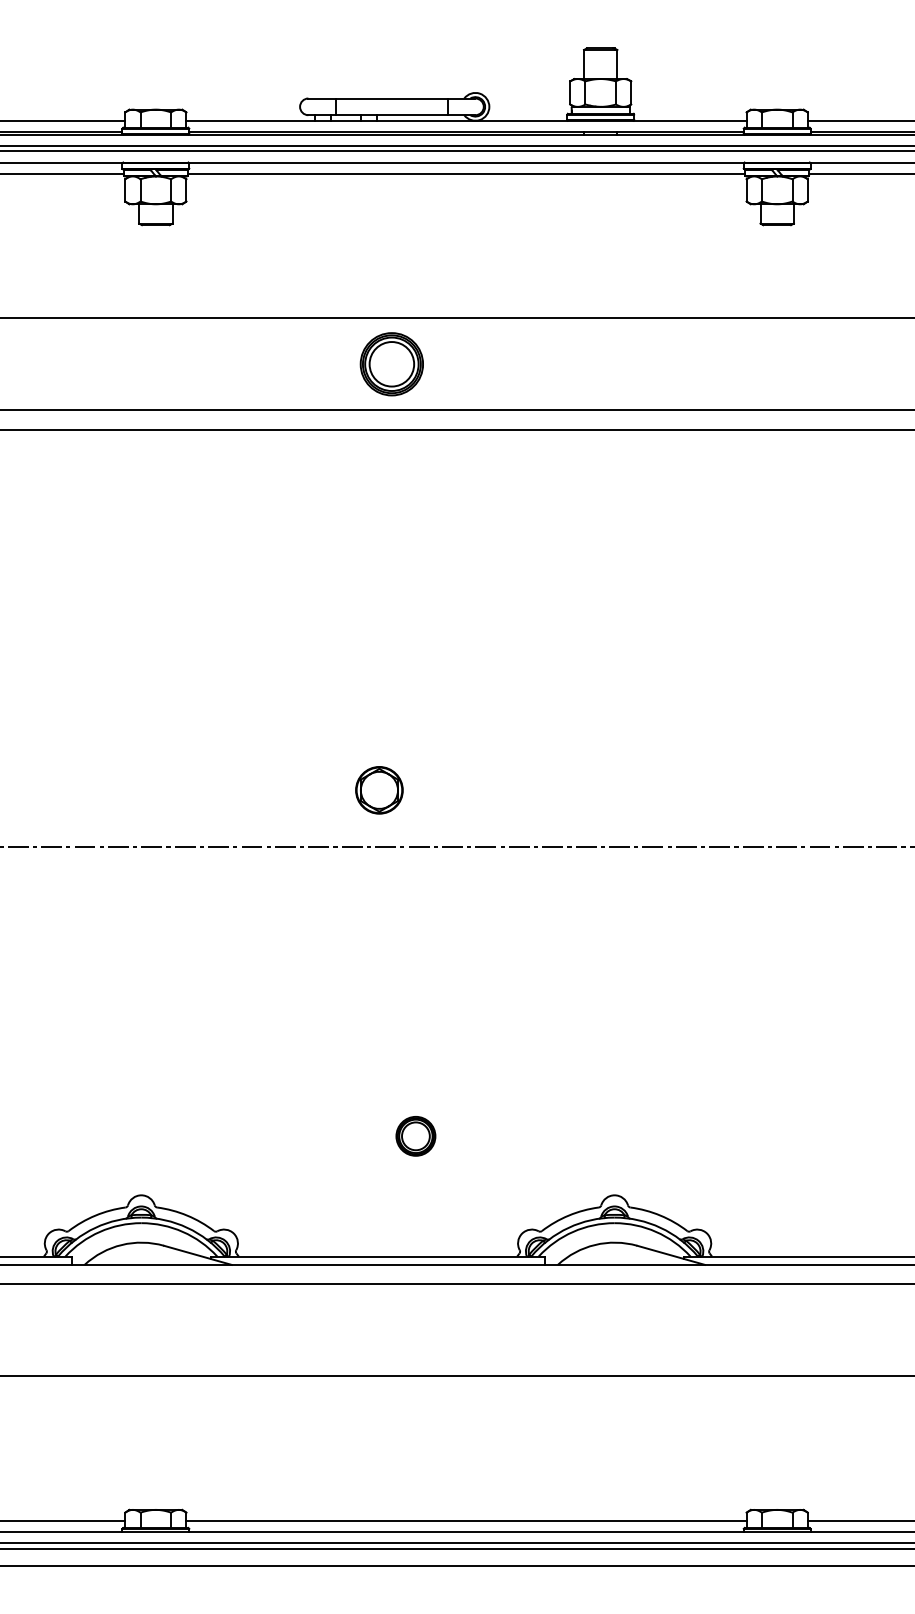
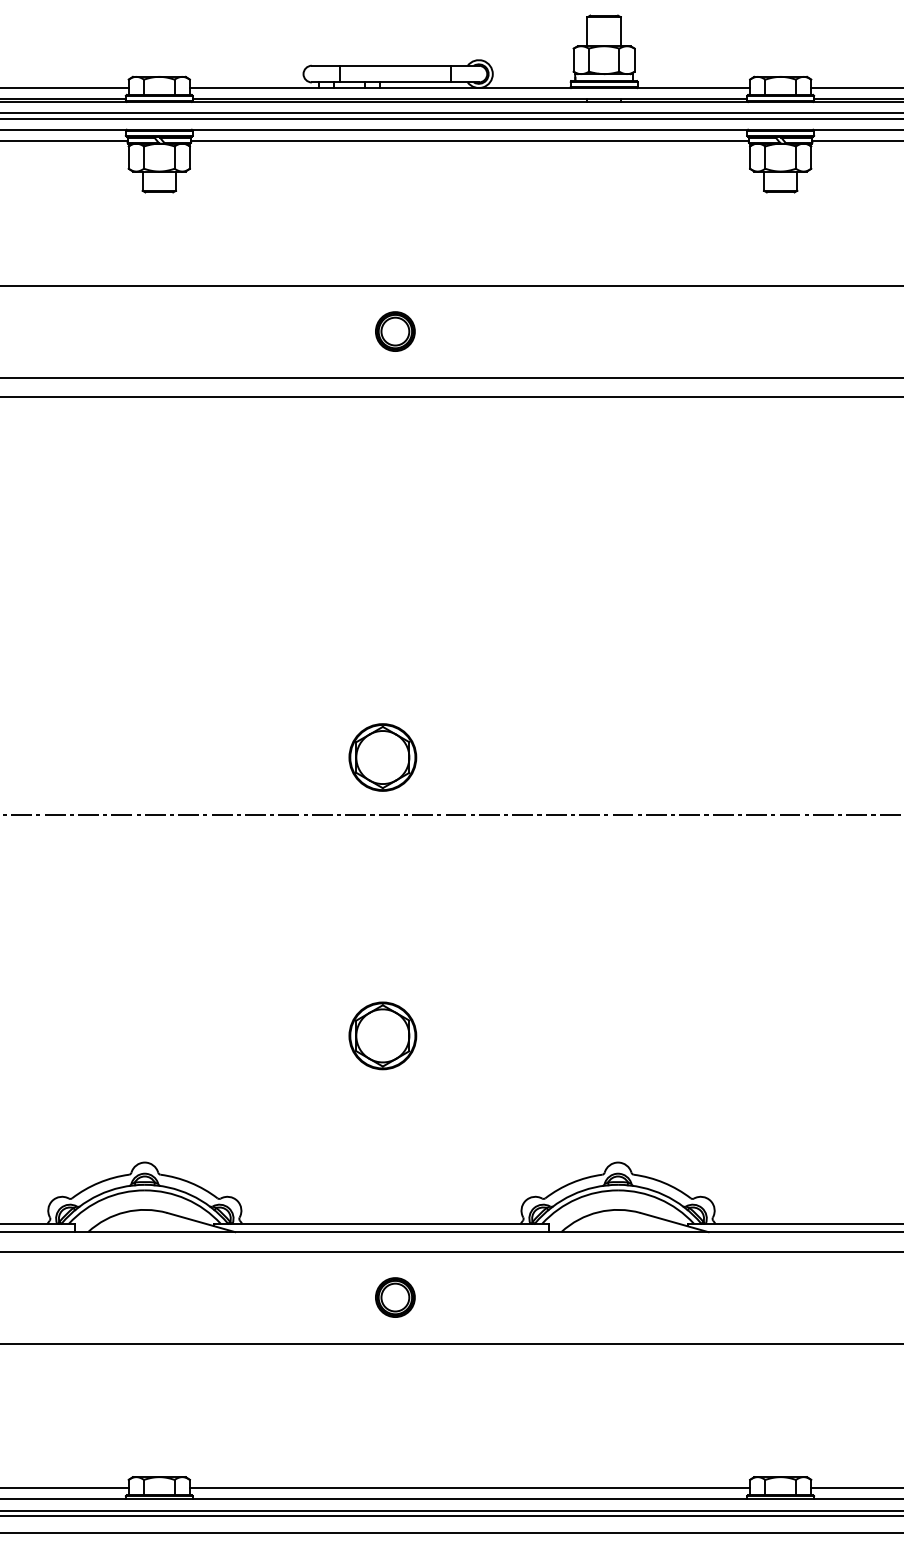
part: (391, 364) -> (394, 331), size x0.62
part: (379, 790) -> (382, 757), size x1.43
part: (379, 1068) -> (382, 1035), added
part: (415, 1136) -> (394, 1297), moved

